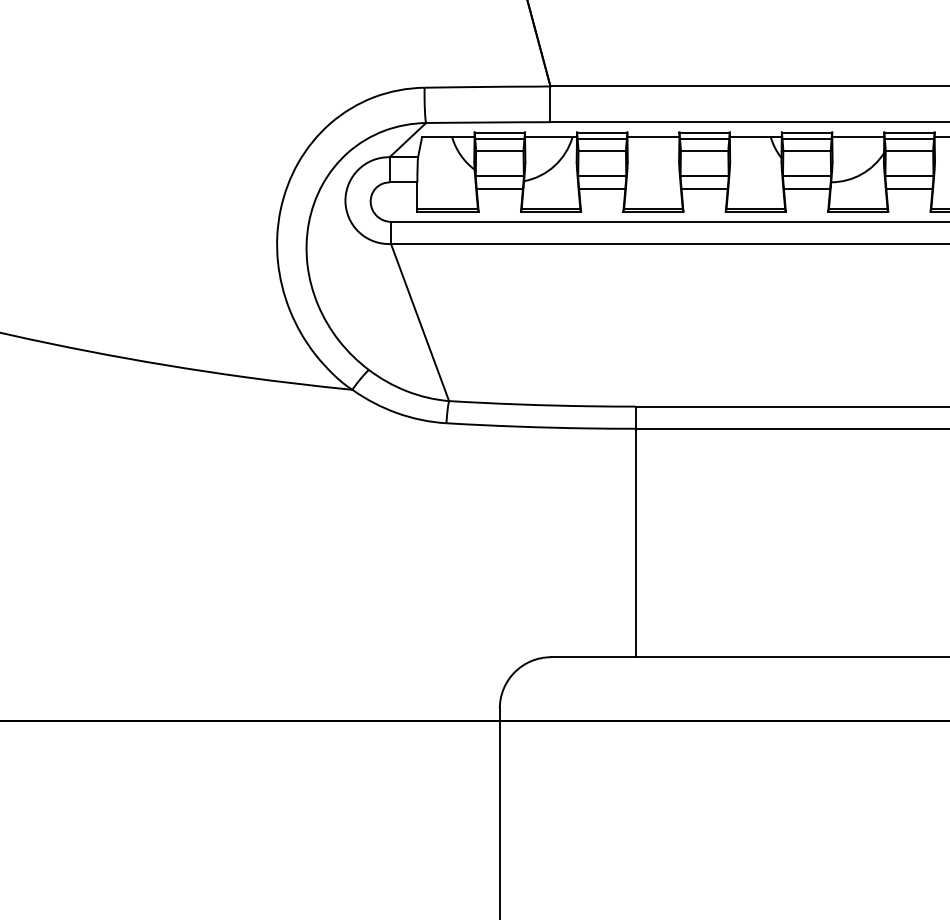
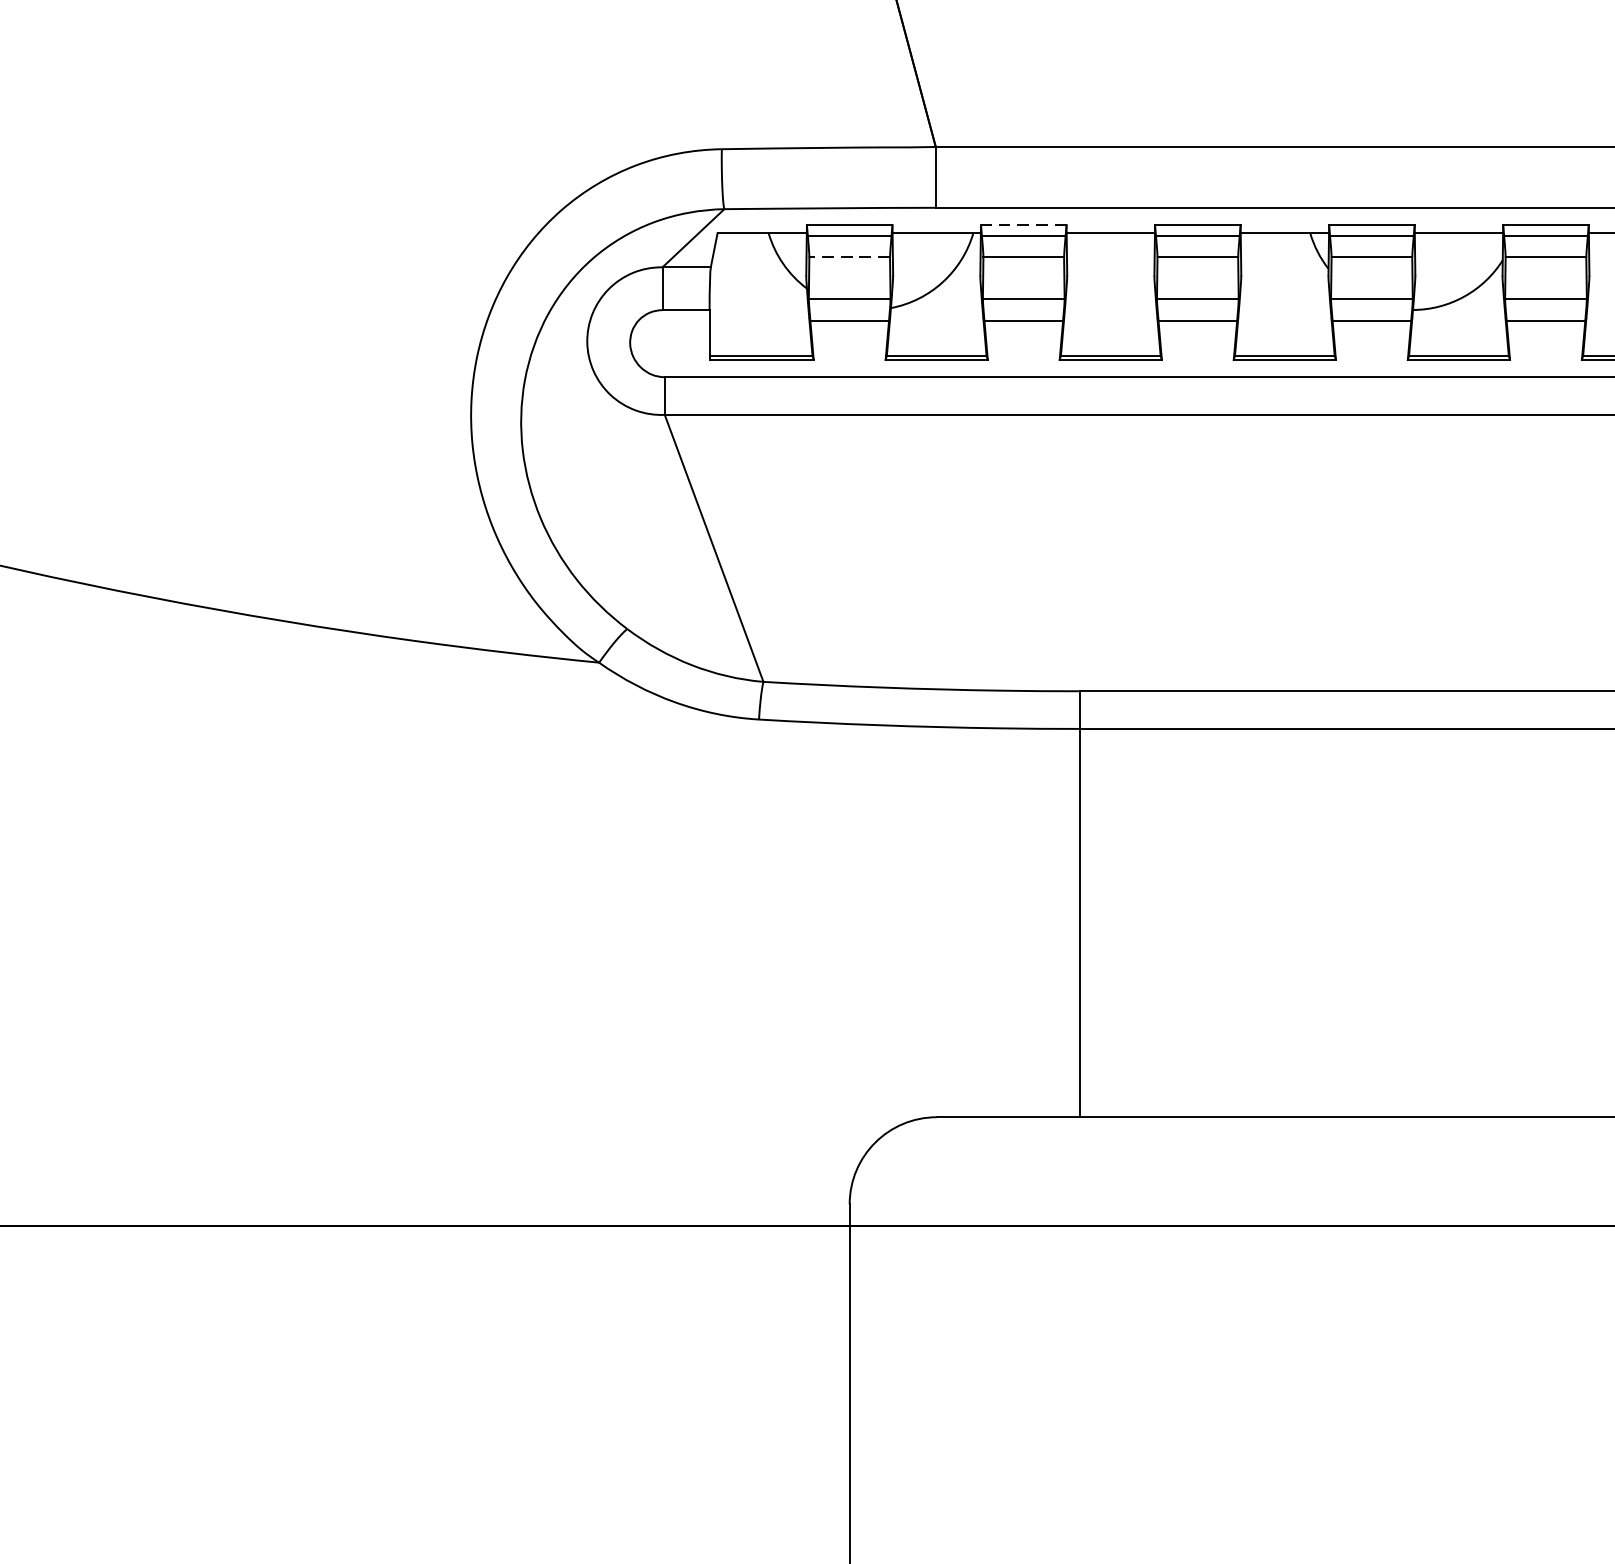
line: (601, 132) -> (1022, 225), solid -> dashed
line: (499, 151) -> (849, 257), solid -> dashed

